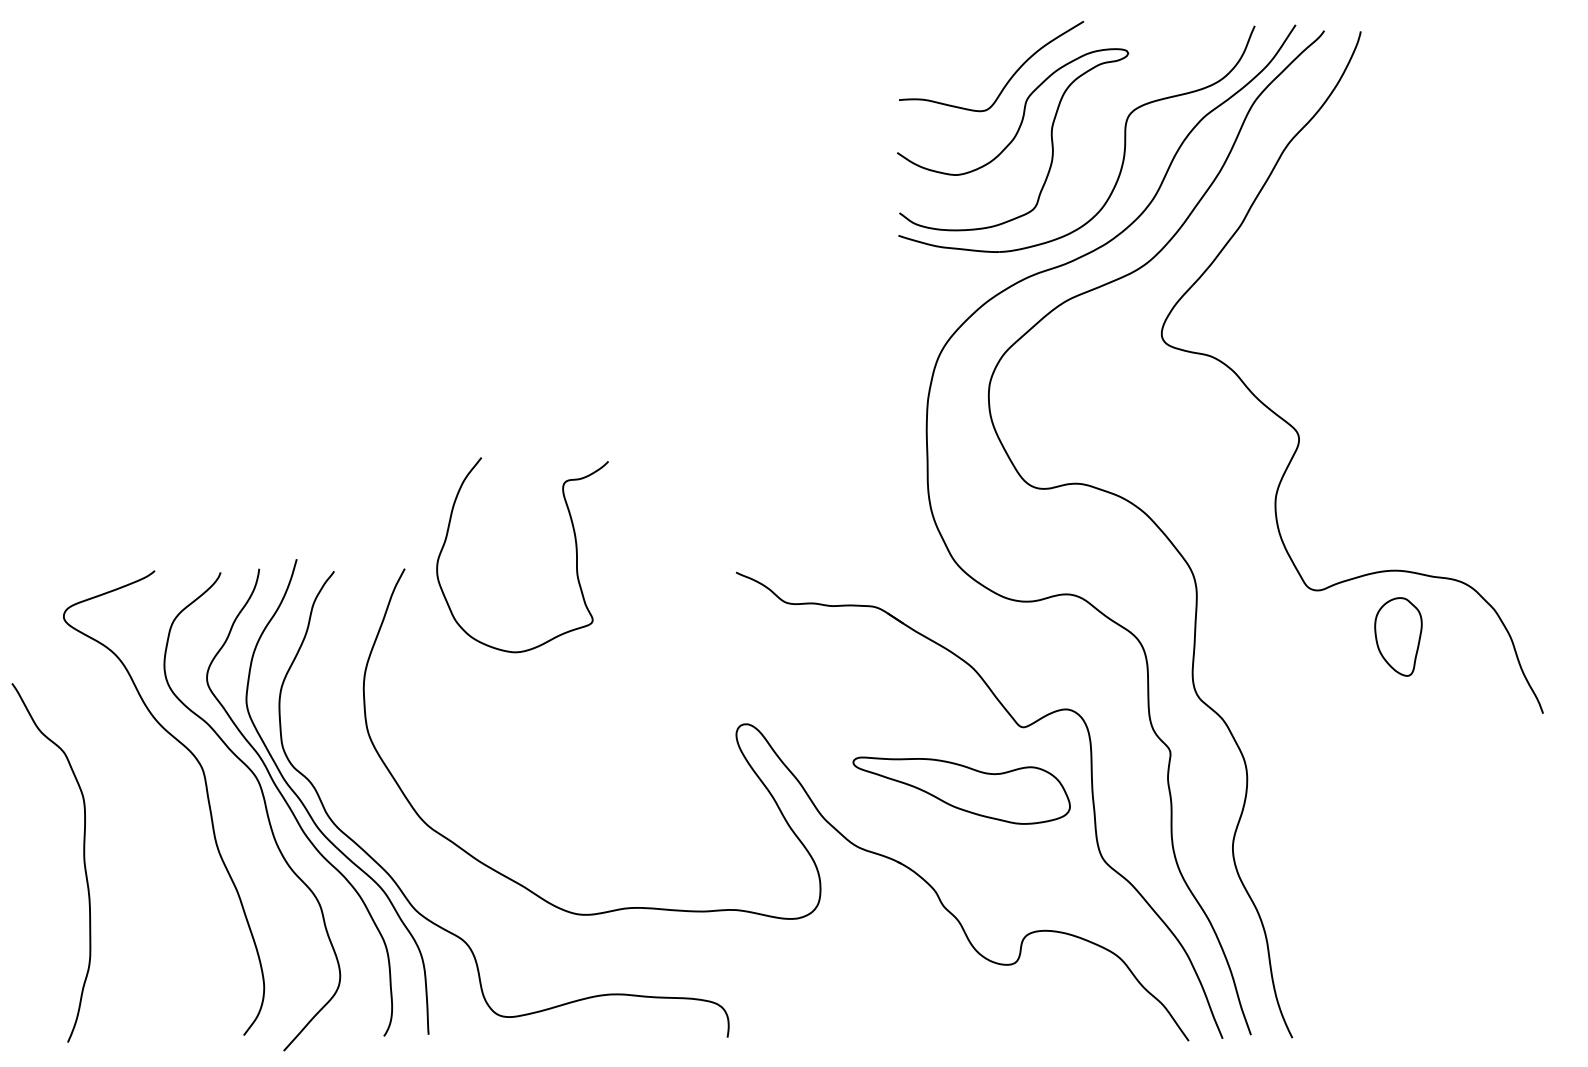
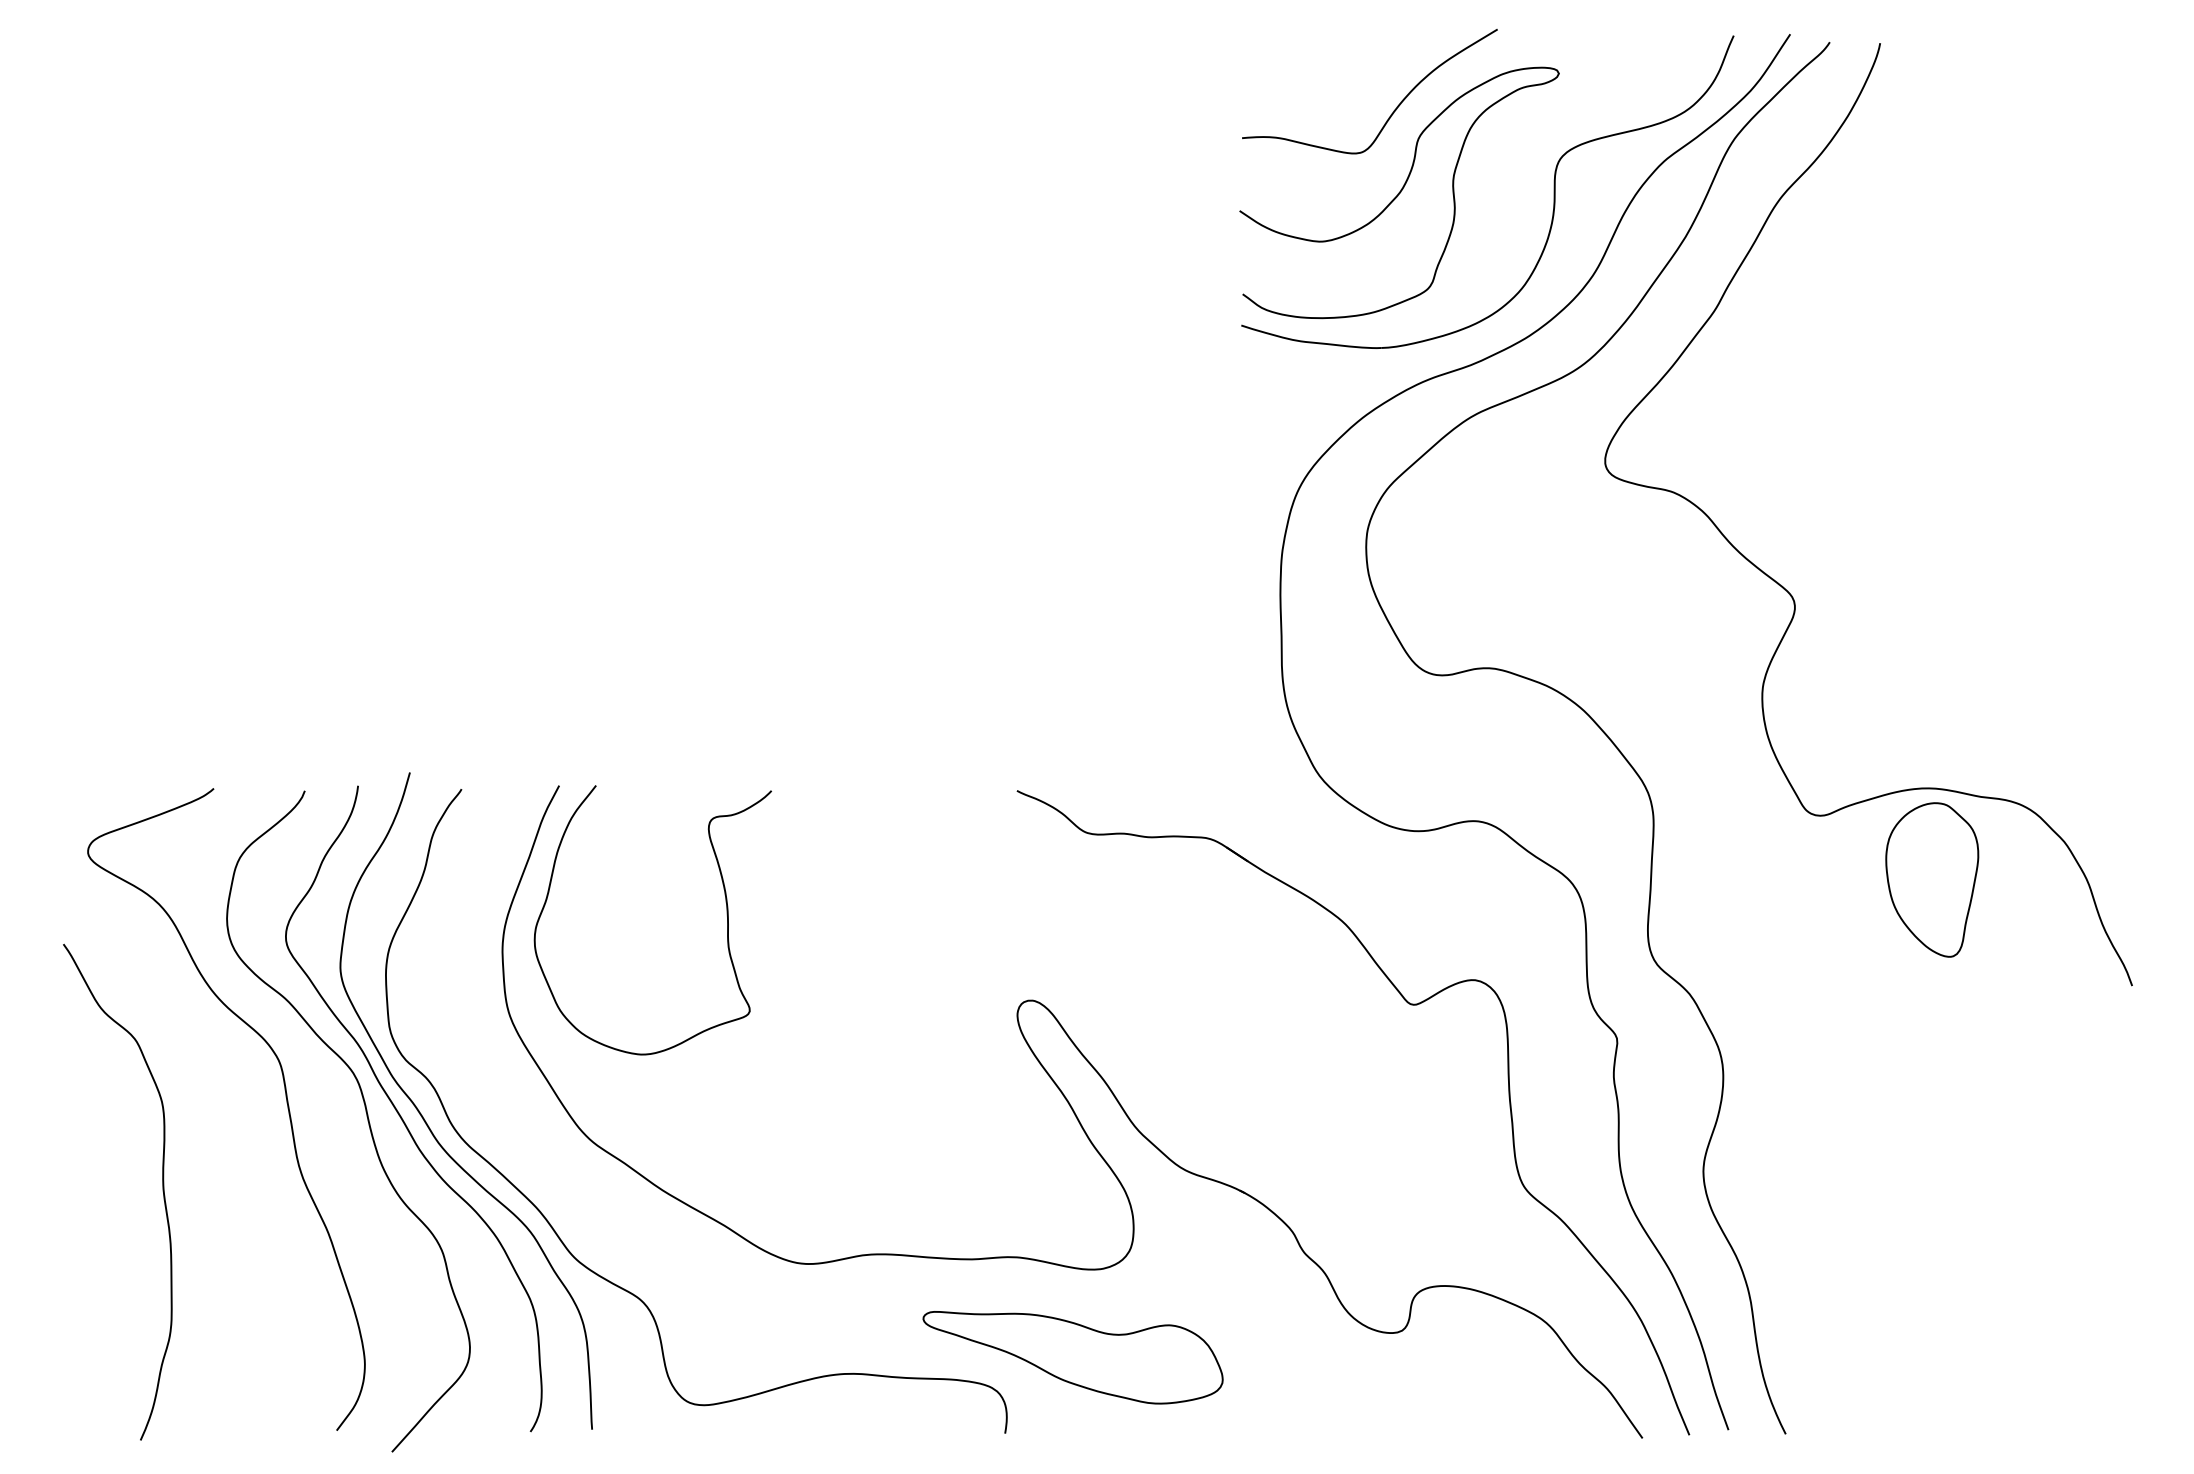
curve: (575, 551) -> (725, 915), moved
part: (1398, 636) -> (1932, 879), size x1.43
part: (961, 790) -> (1072, 1357), moved
curve: (83, 862) -> (162, 1191), moved

